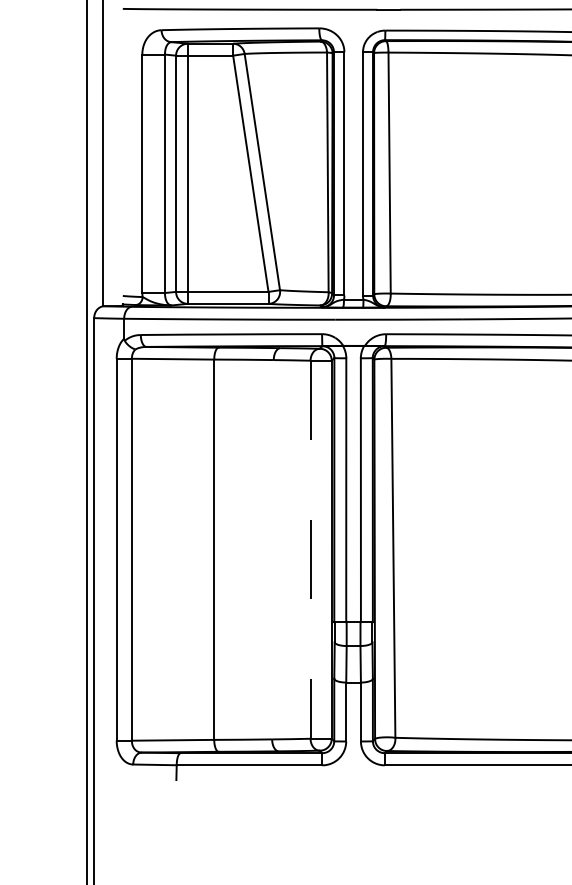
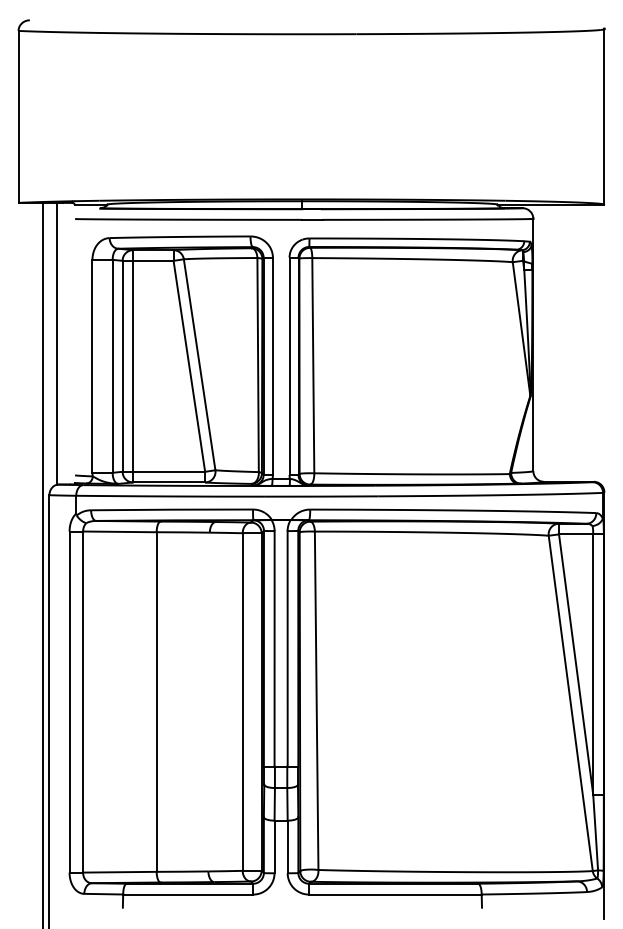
line: (310, 550) -> (242, 702), dashed -> solid

